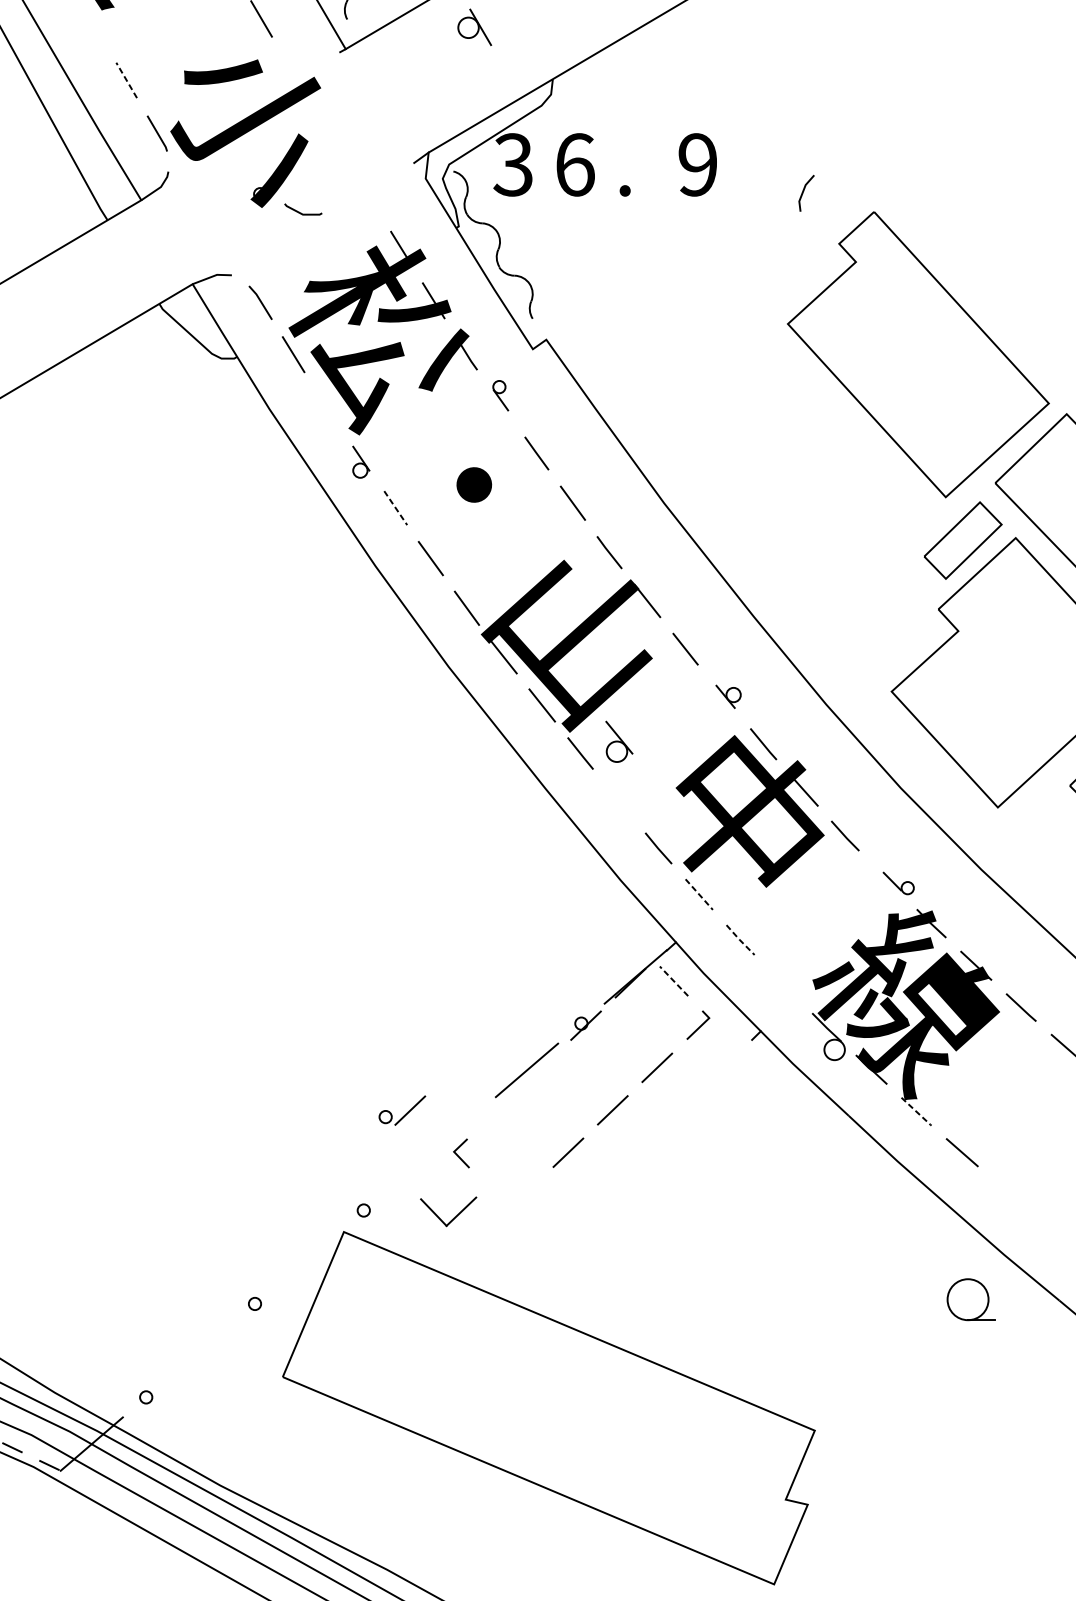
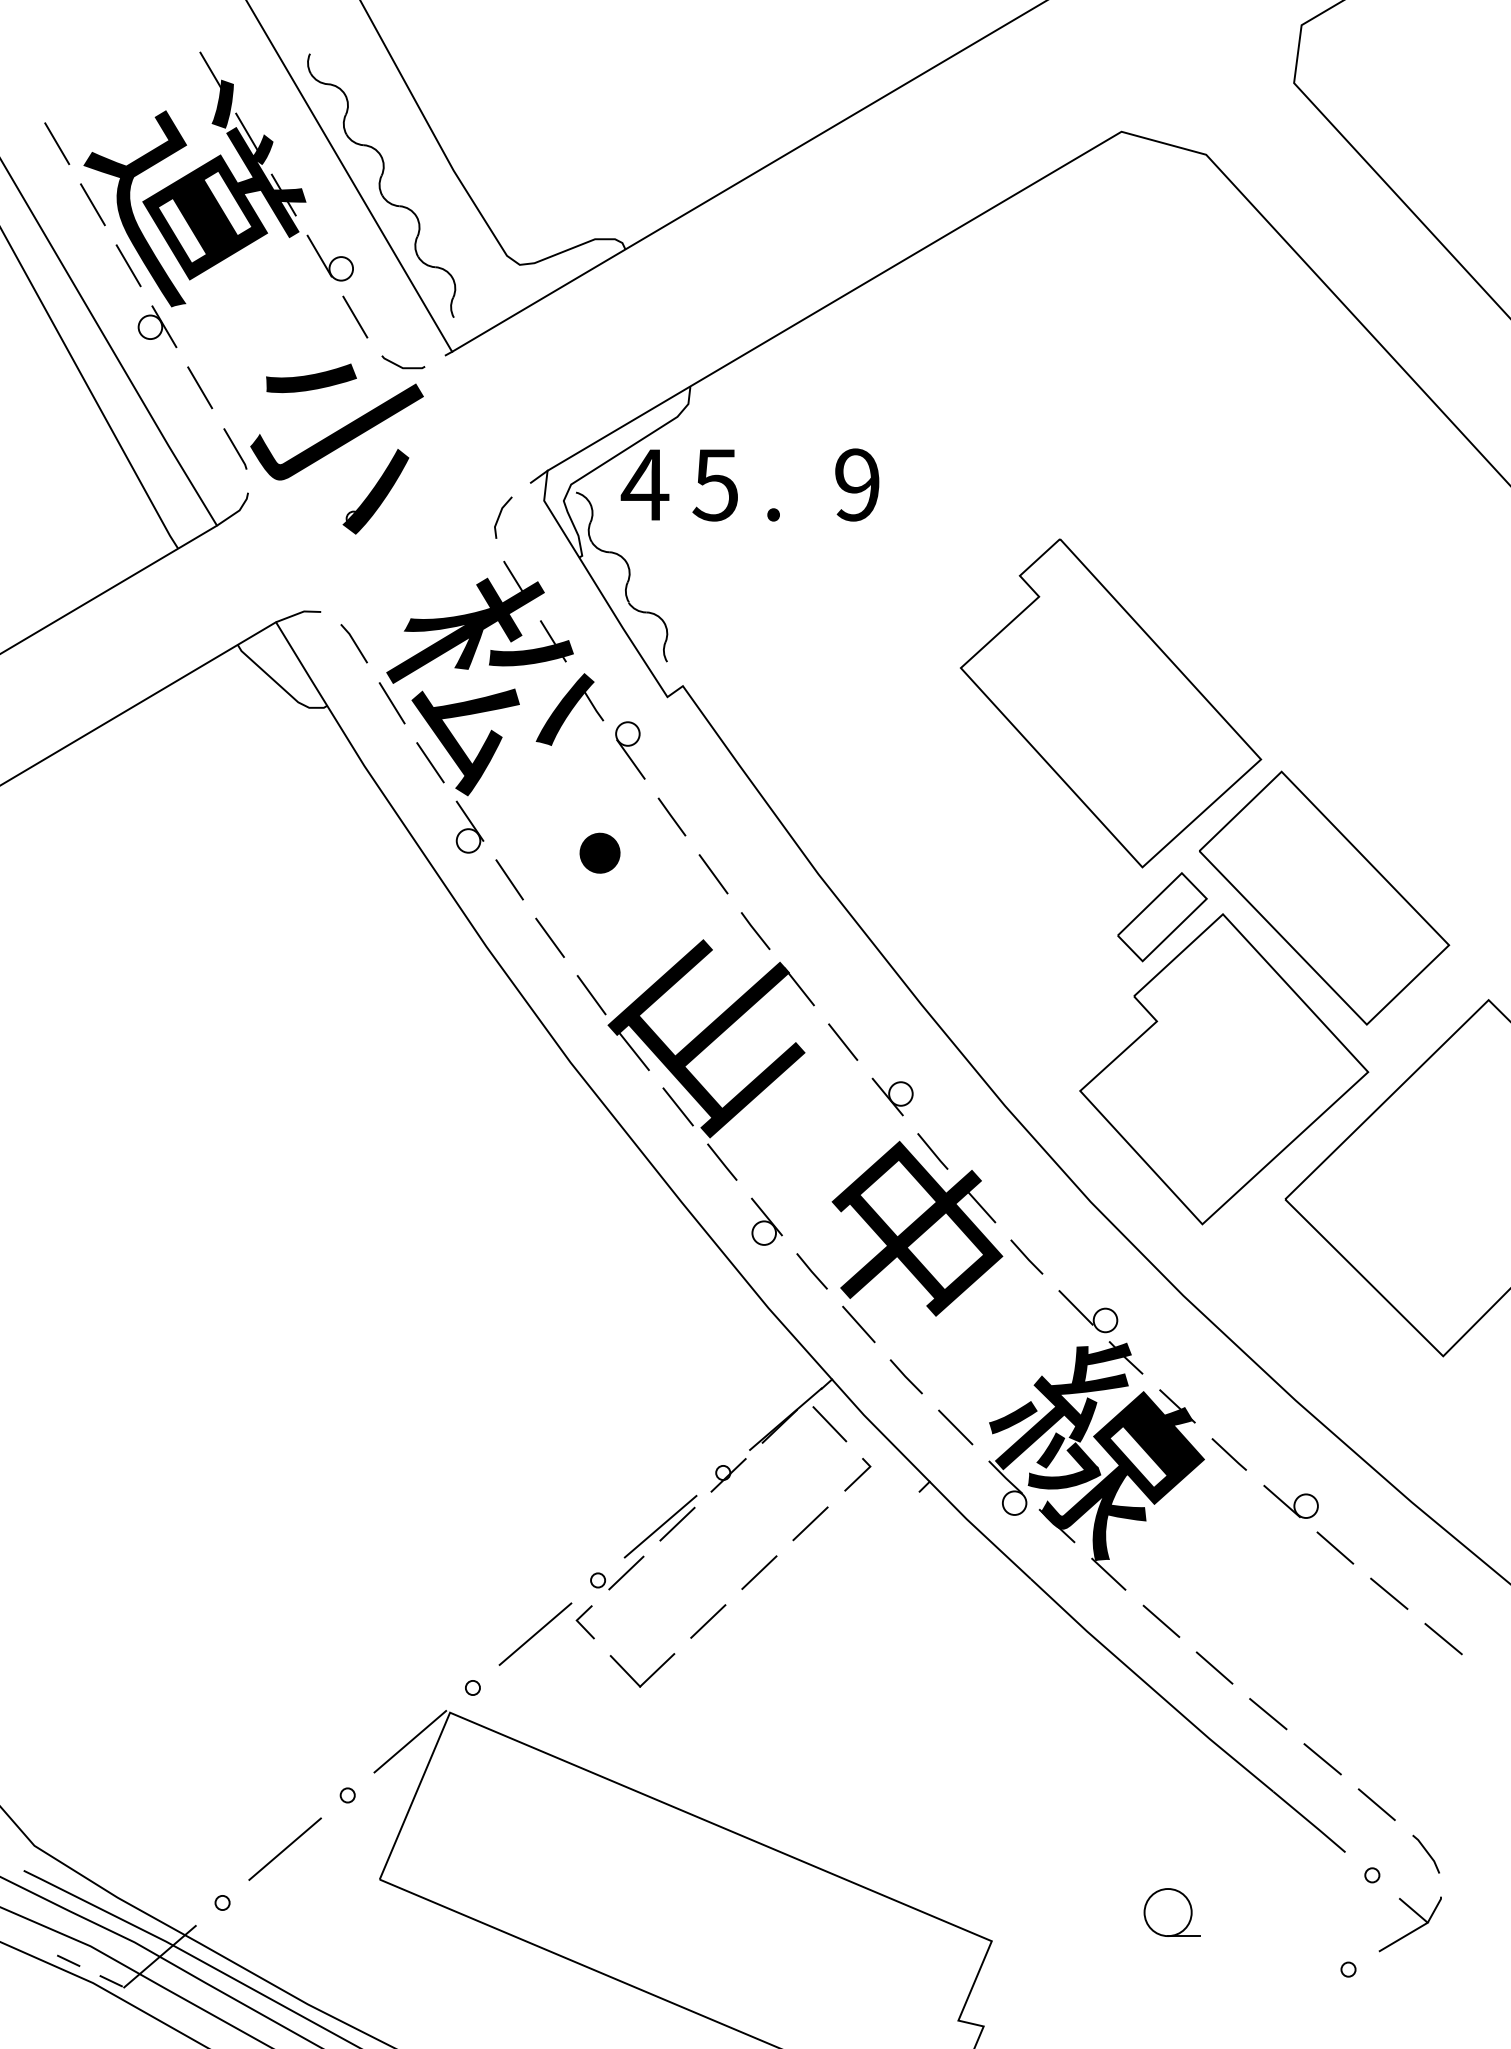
part: (474, 27) -> (157, 326), moved
line: (127, 80) -> (200, 387), dashed -> solid
text: (512, 164) -> (644, 484), 3 -> 4
text: (574, 164) -> (715, 484), 6 -> 5
line: (804, 191) -> (500, 515), moved
line: (302, 213) -> (402, 366), moved
part: (500, 395) -> (630, 750), size x1.67
line: (326, 406) -> (430, 762), added
part: (360, 461) -> (469, 826), size x1.43
line: (395, 507) -> (509, 879), dashed -> solid
part: (728, 696) -> (892, 1096), size x1.43
part: (618, 741) -> (766, 1221), moved
part: (898, 883) -> (1088, 1311), size x1.67
line: (698, 894) -> (858, 1324), dashed -> solid
line: (739, 940) -> (905, 1377), dashed -> solid
line: (673, 981) -> (829, 1424), dashed -> solid
line: (783, 984) -> (955, 1427), added
line: (541, 1067) -> (677, 1523), added
part: (402, 1110) -> (617, 1572), moved
line: (917, 1112) -> (1109, 1575), dashed -> solid
line: (418, 1163) -> (535, 1633), added
line: (1008, 1192) -> (1214, 1667), added
part: (454, 1217) -> (649, 1676), moved
line: (1055, 1233) -> (1268, 1714), added
line: (309, 1257) -> (410, 1741), added
part: (971, 1299) -> (1171, 1912), moved
line: (200, 1350) -> (284, 1848), added

